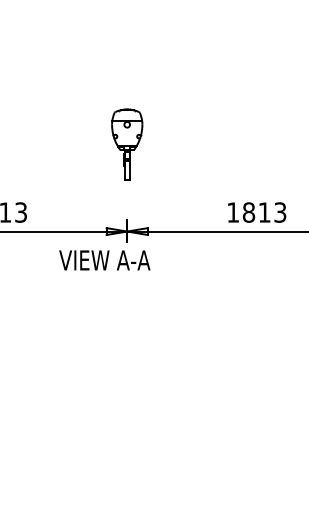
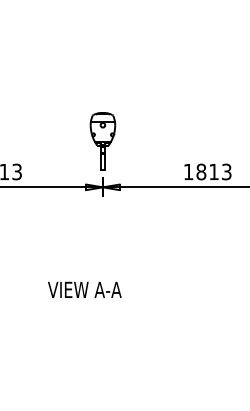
part: (127, 144) -> (103, 141), moved
text: (104, 260) -> (84, 289), moved

